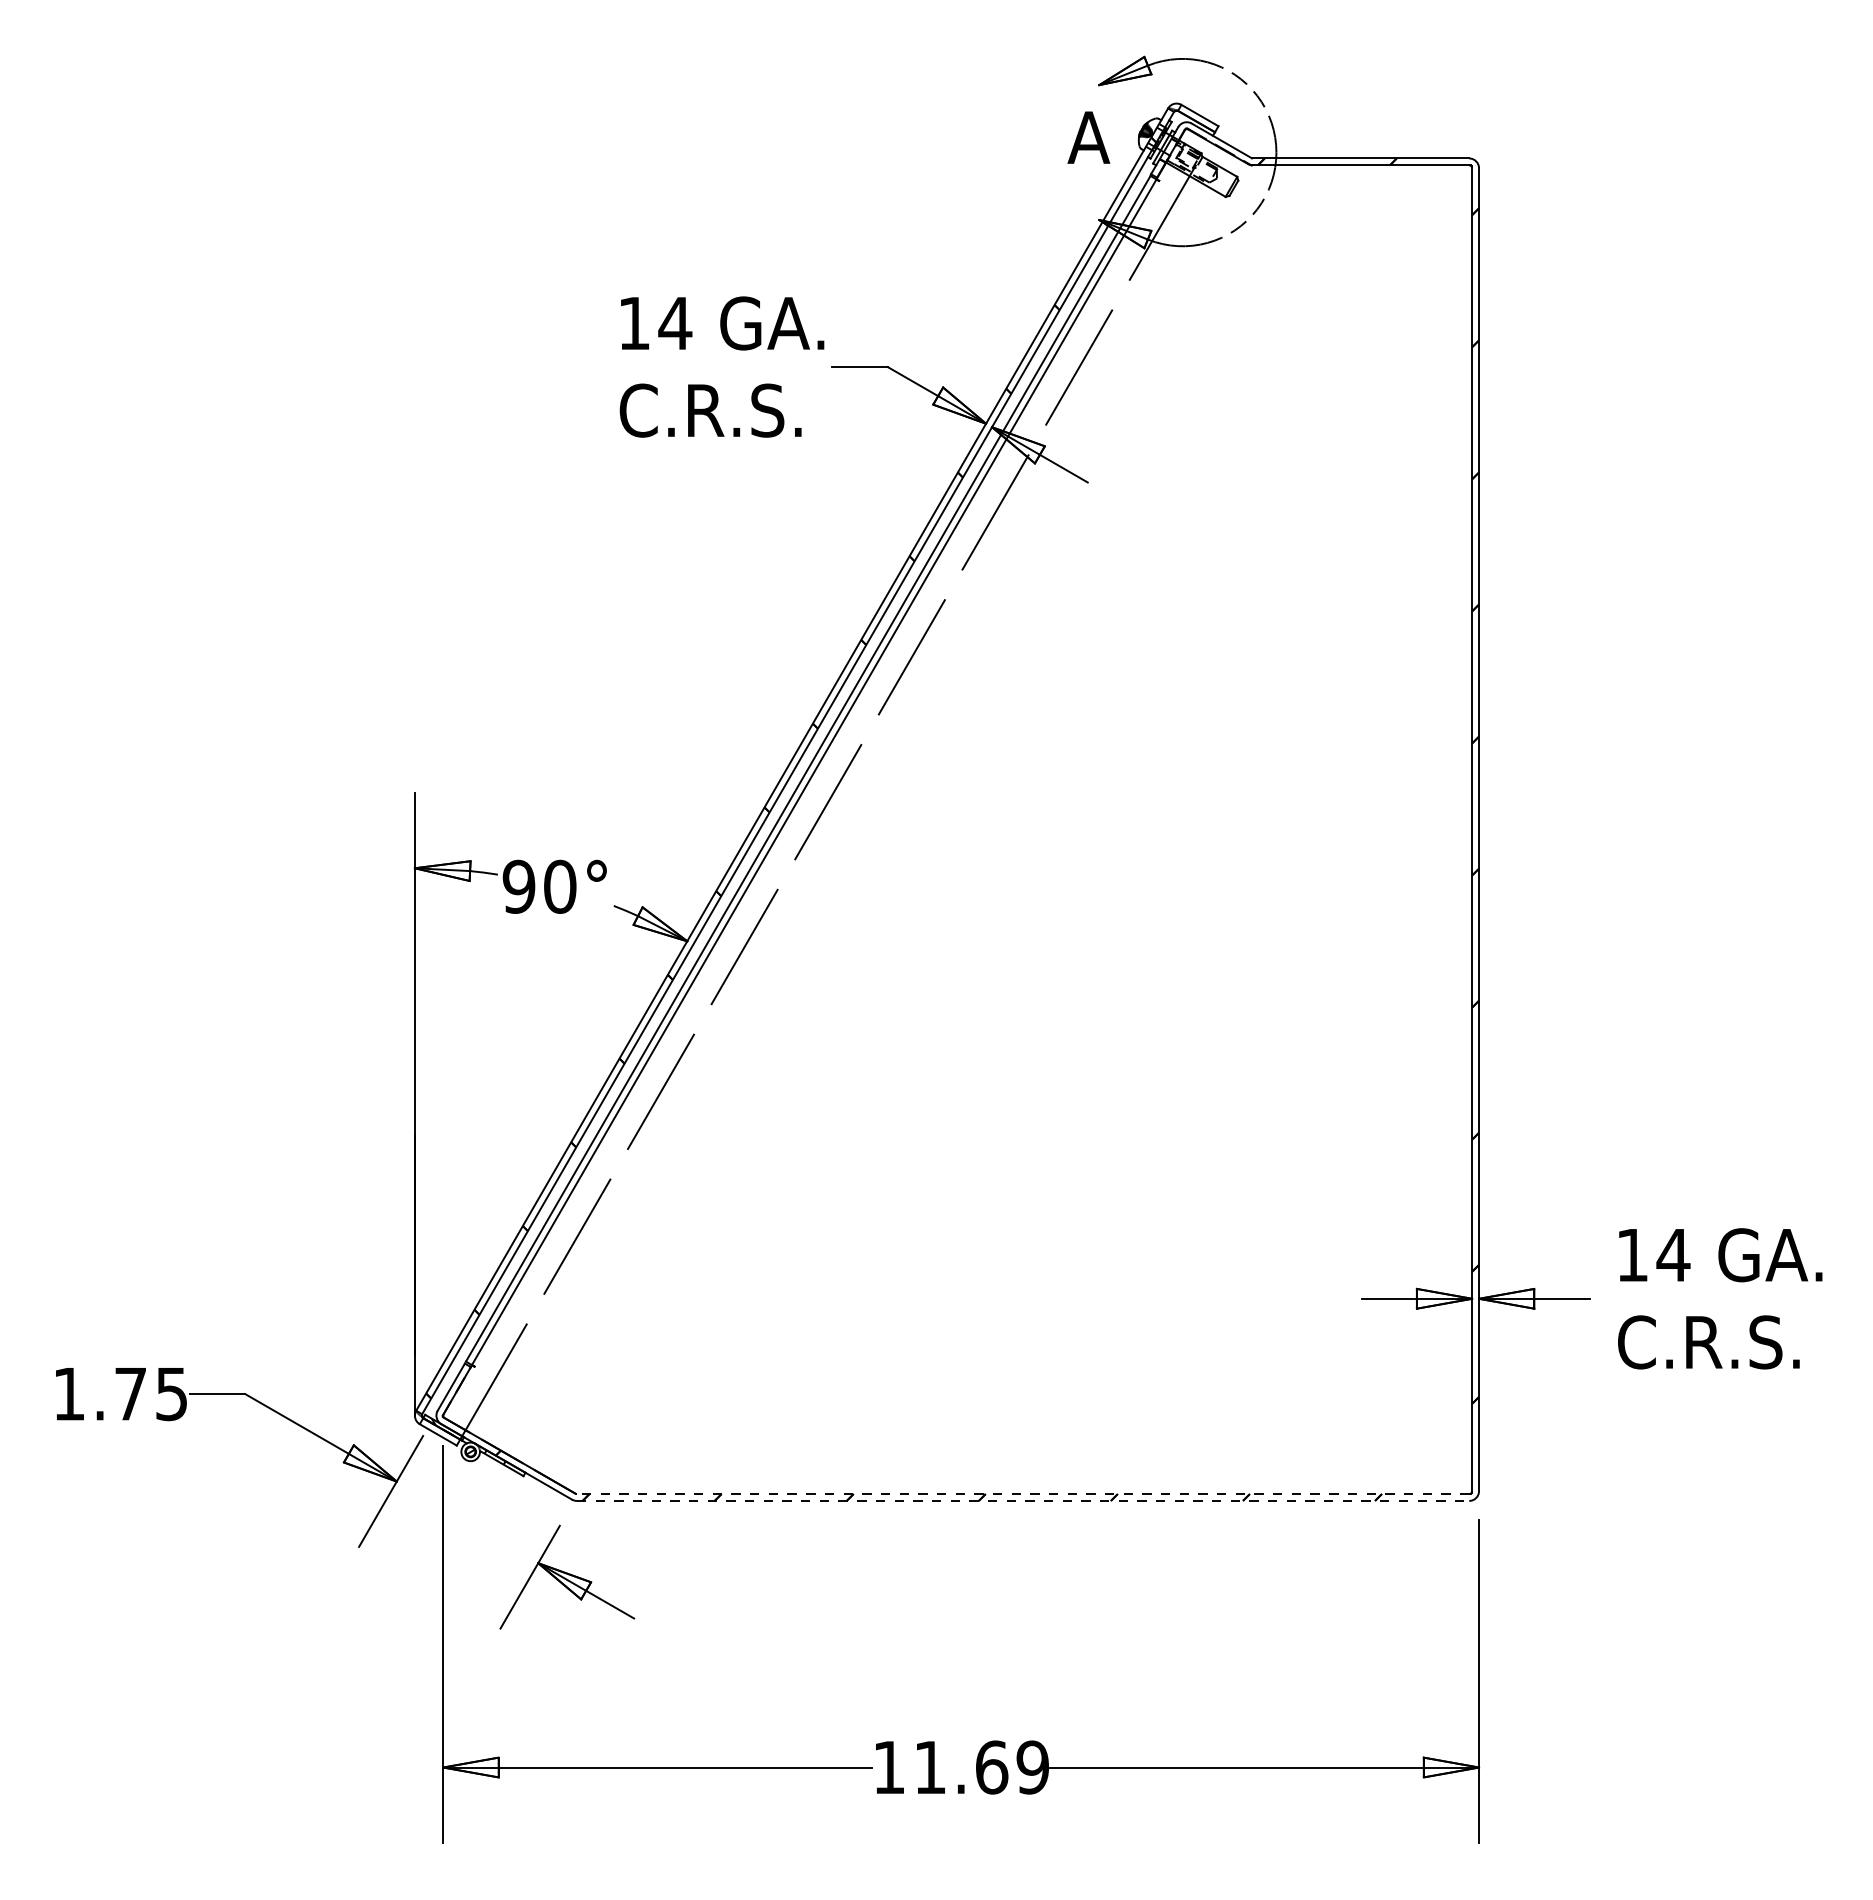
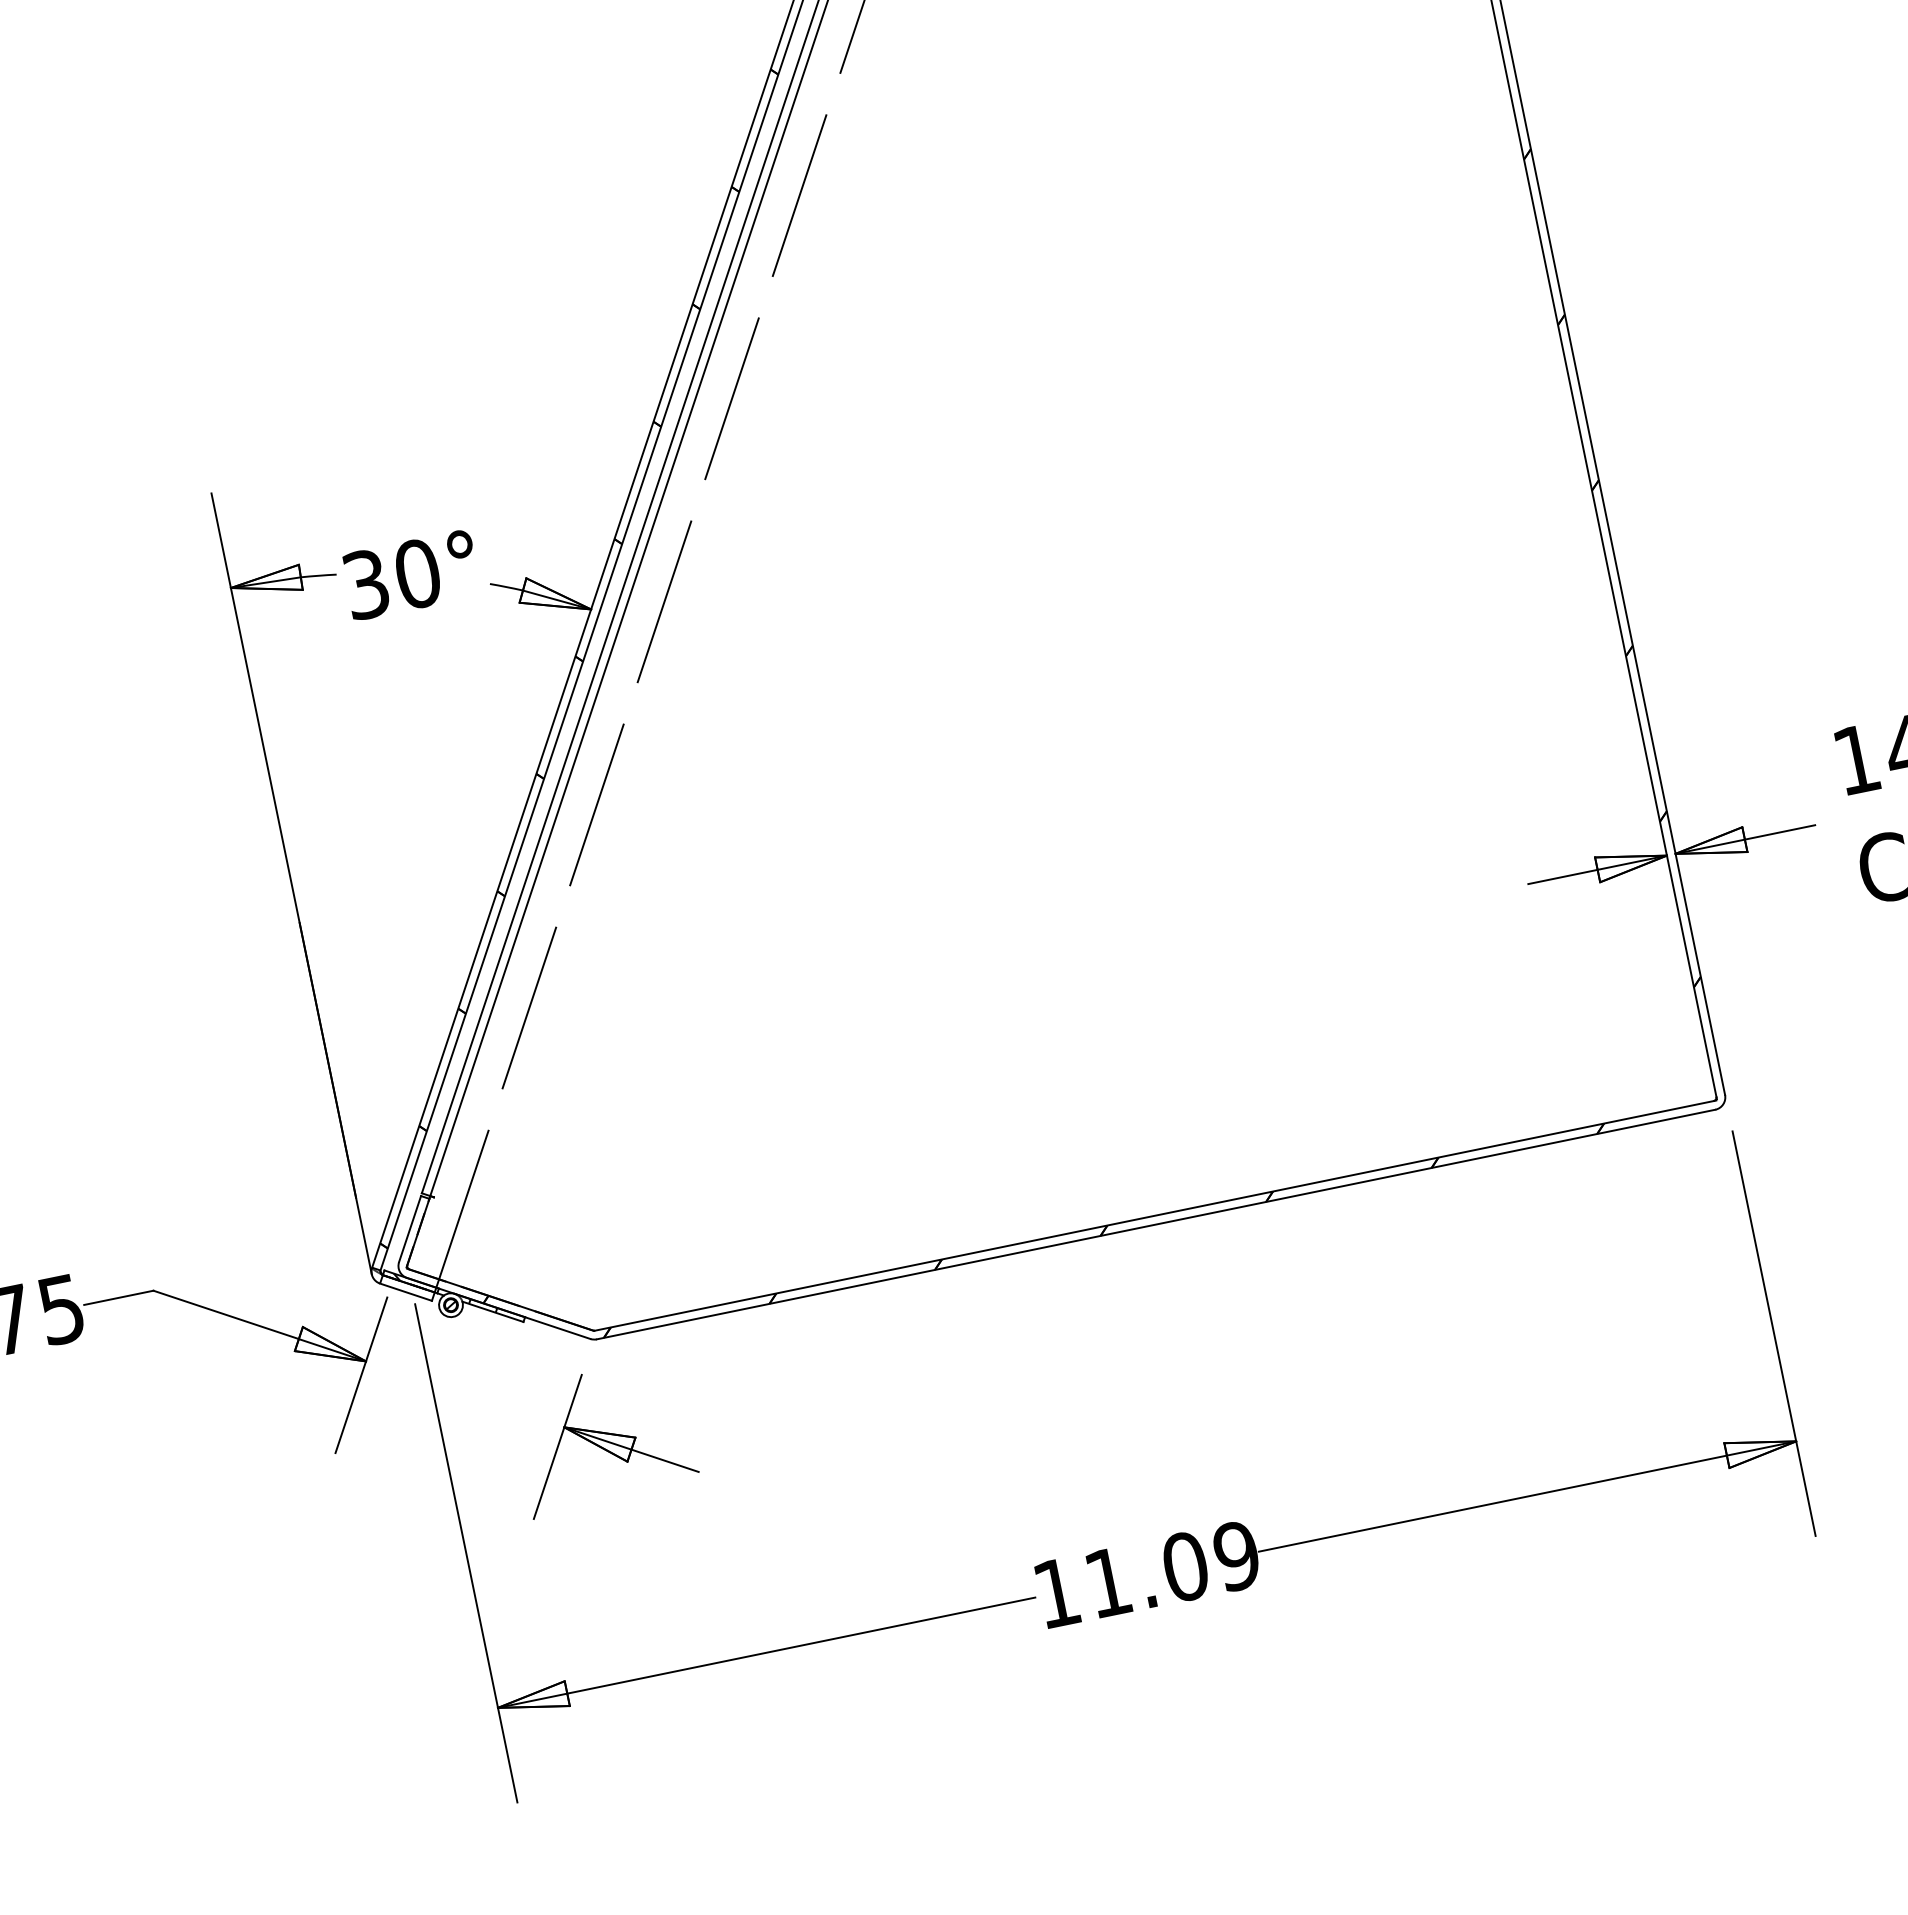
text: (518, 886) -> (365, 584), 90° -> 30°
line: (1022, 1494) -> (1153, 1216), dashed -> solid
line: (1023, 1500) -> (1156, 1223), dashed -> solid
text: (991, 1767) -> (1185, 1566), 11.69 -> 11.09

